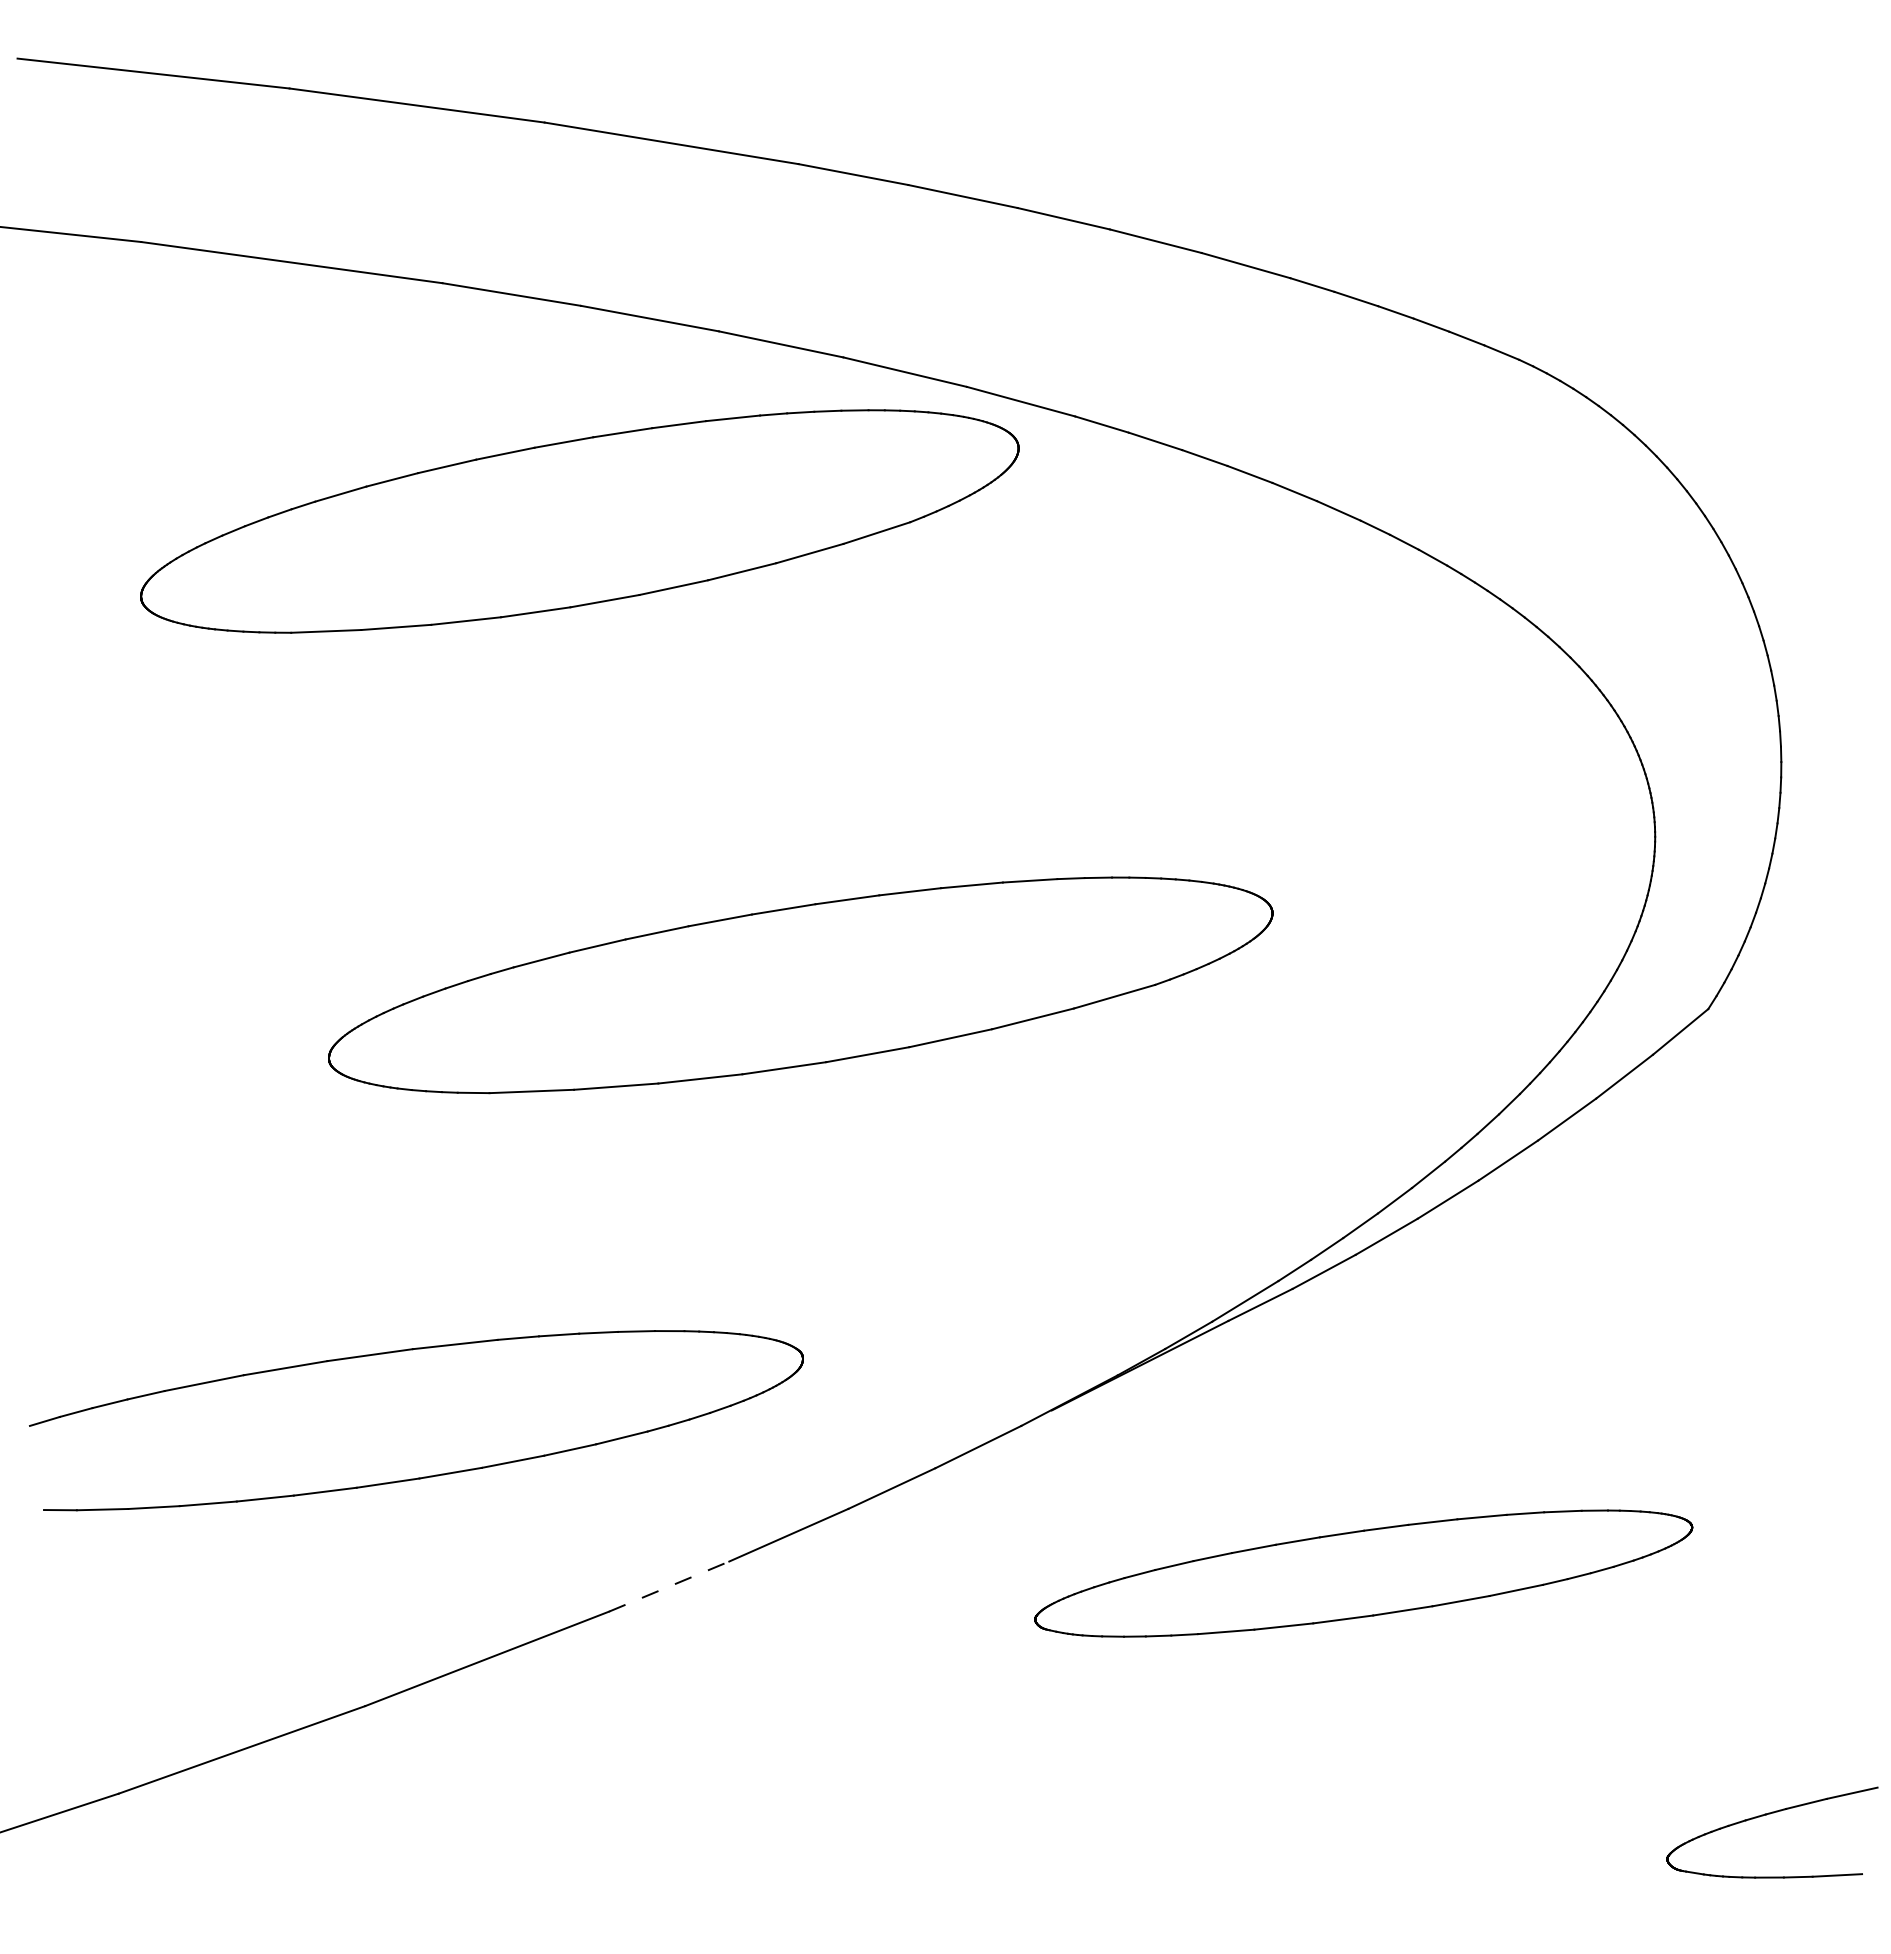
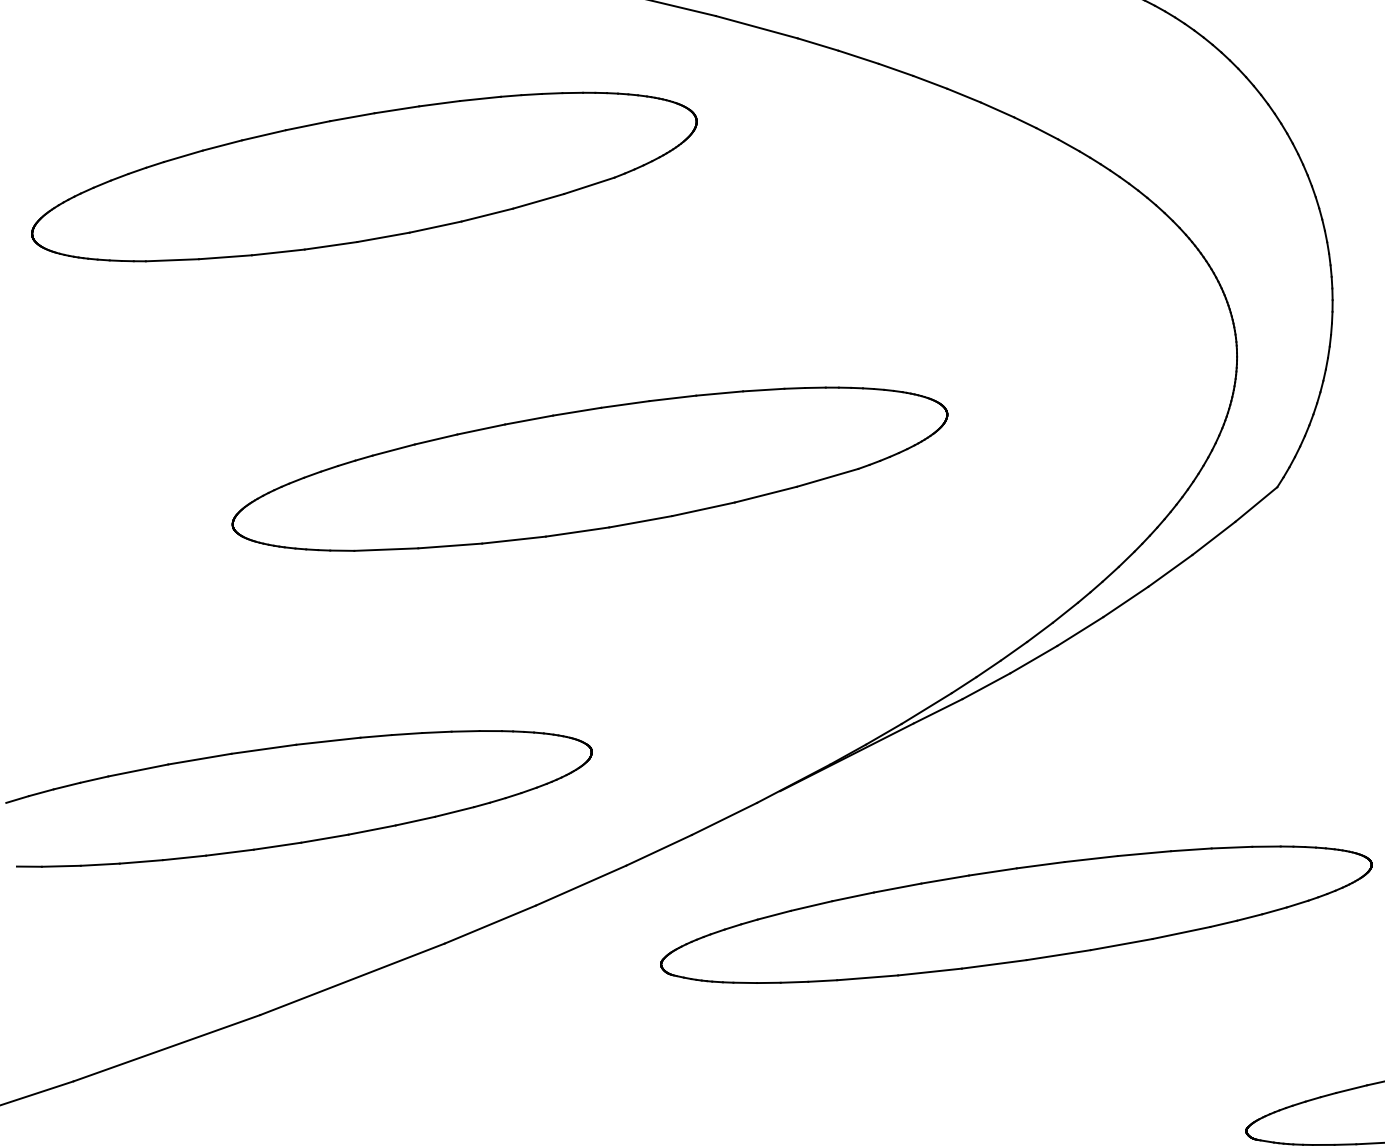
part: (579, 521) -> (364, 177), moved
part: (1363, 1573) -> (1016, 914), size x1.43
line: (669, 1586) -> (490, 924), dashed -> solid

